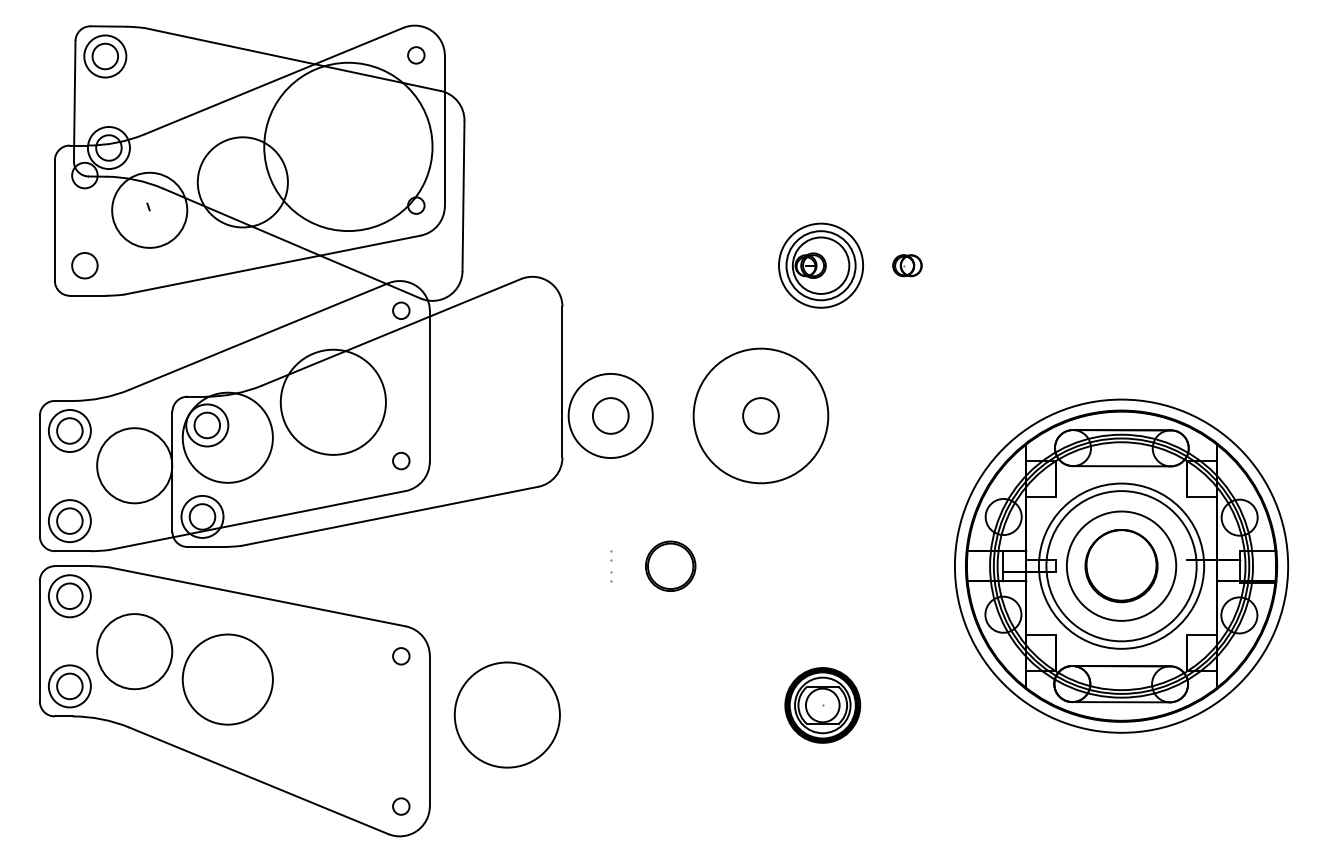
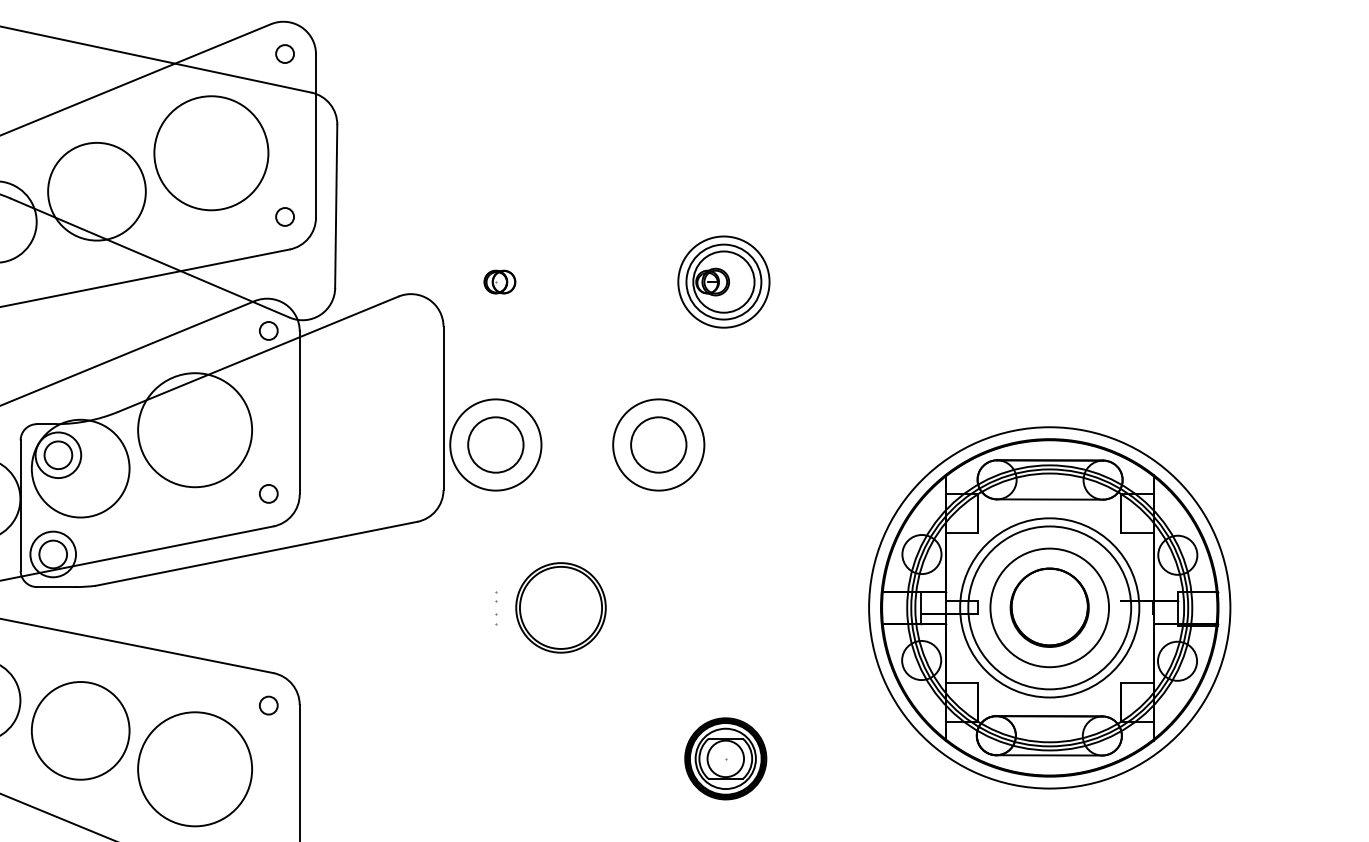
circle: (347, 146) -> (210, 152), size x0.62
part: (907, 265) -> (499, 281), moved
circle: (610, 415) -> (495, 444), size x1.43
circle: (760, 415) -> (658, 444), size x0.62
circle: (760, 415) -> (658, 444), size x1.43
part: (670, 566) -> (560, 608), size x1.67
circle: (506, 714) -> (194, 768), moved

